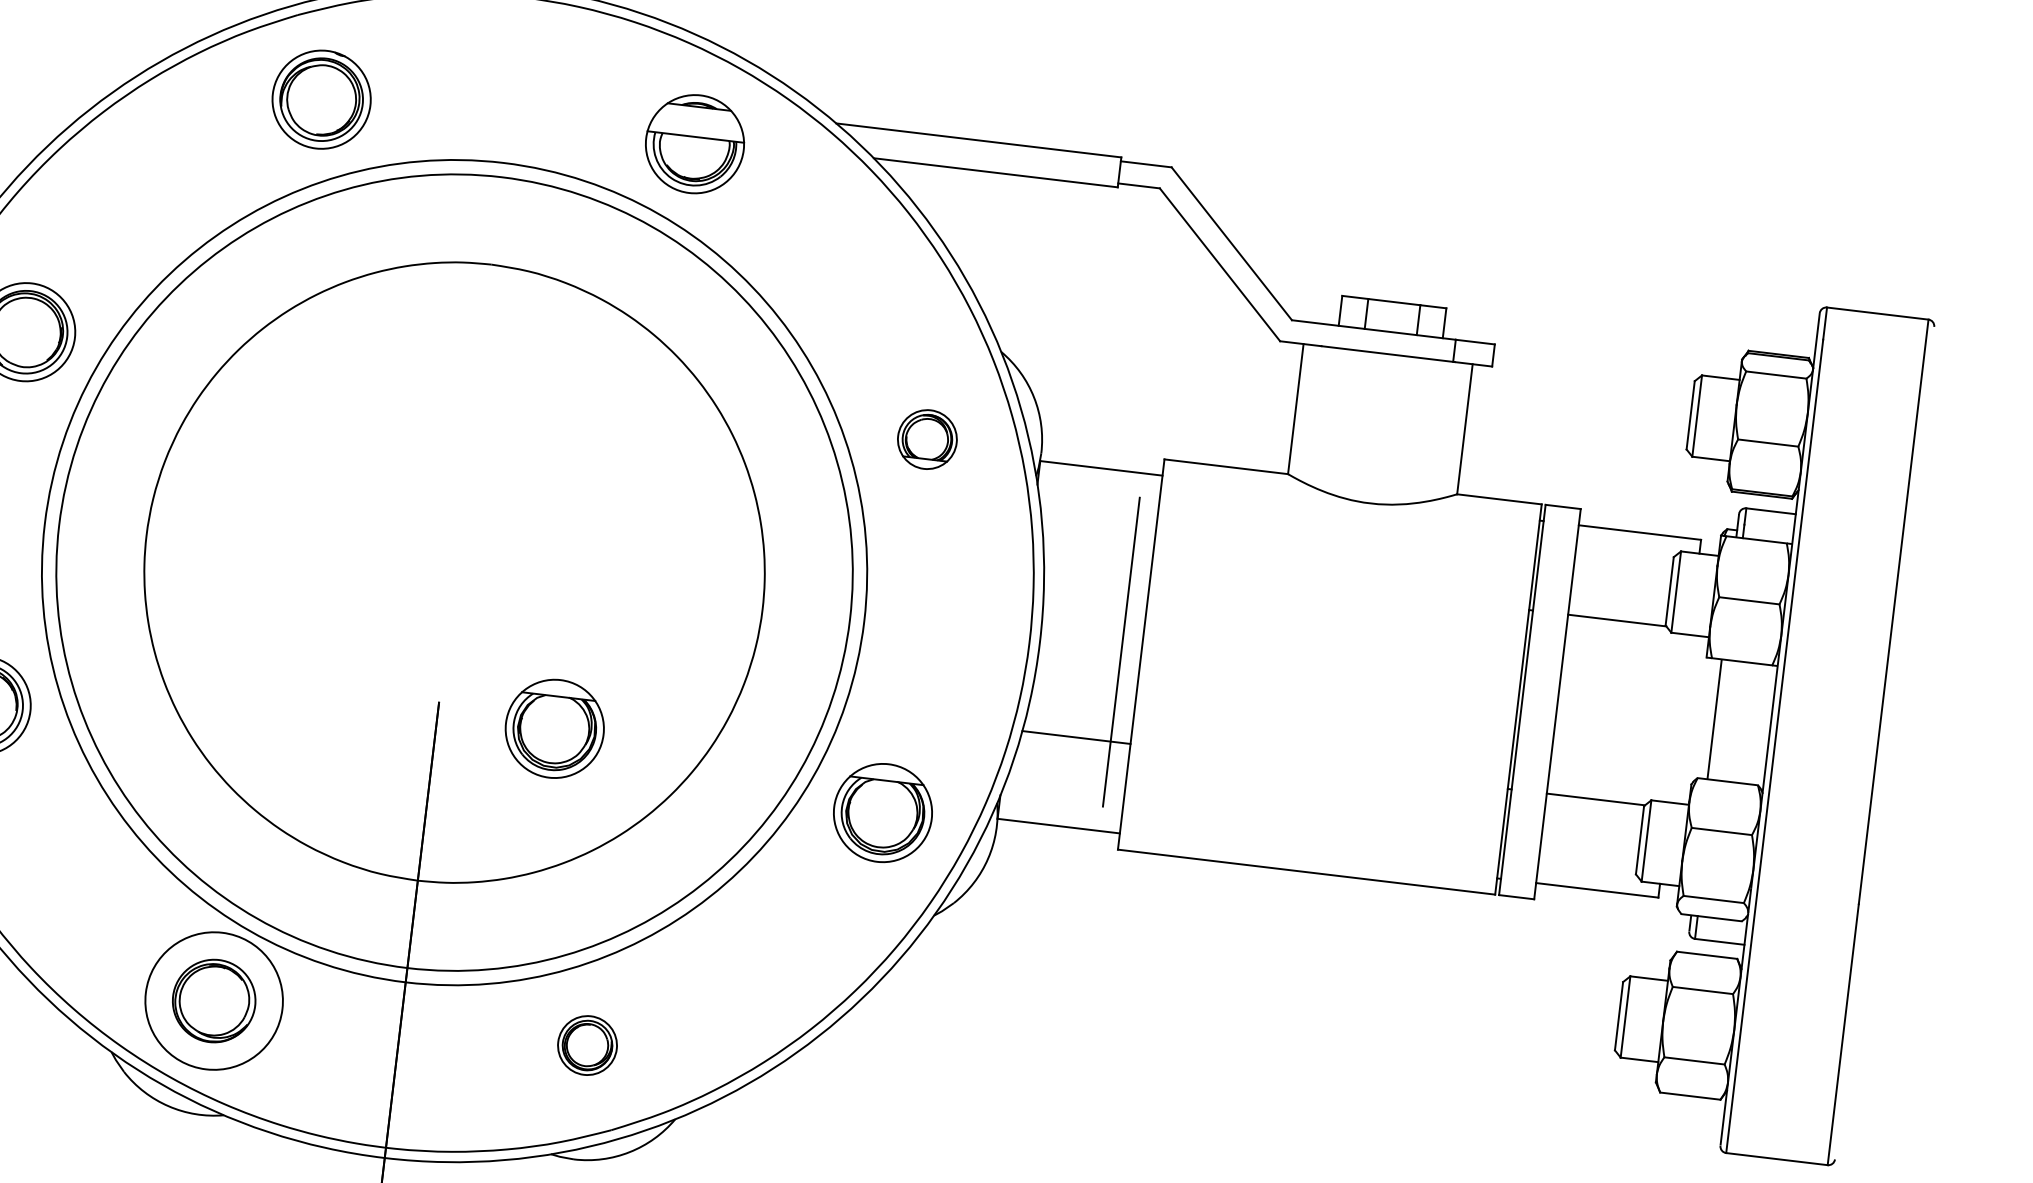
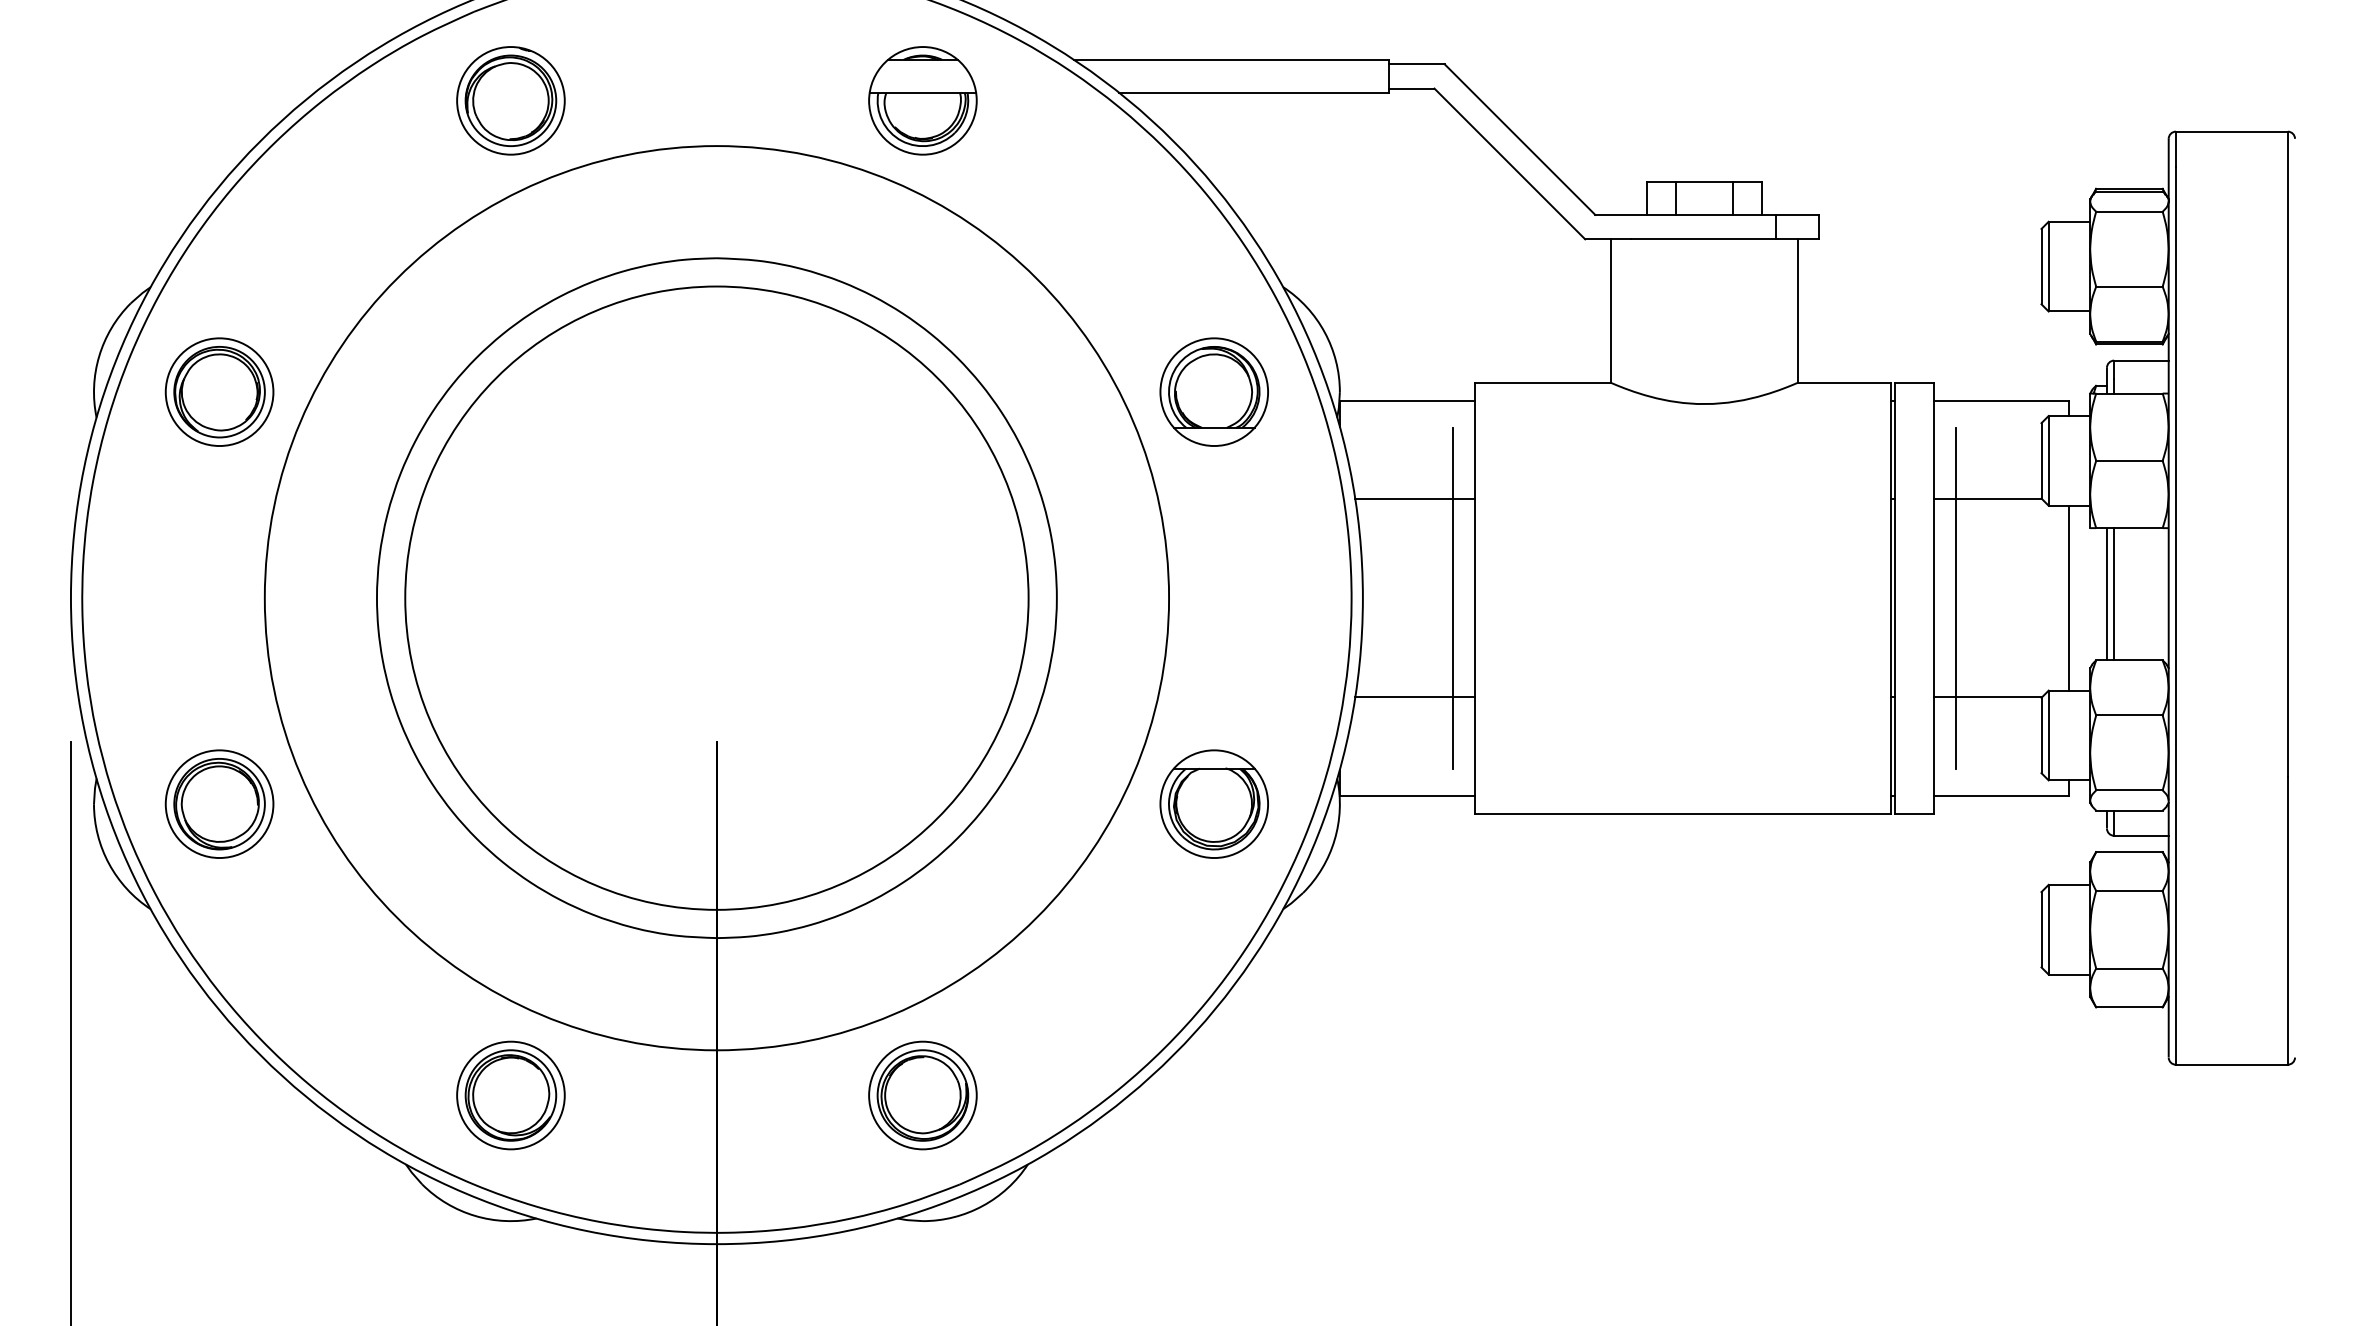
part: (926, 439) -> (1213, 391), size x1.67
line: (1097, 558) -> (1414, 499), added
circle: (454, 571) -> (716, 597), size x0.71
line: (1577, 705) -> (1955, 597), added
line: (1679, 718) -> (2068, 597), added
line: (1721, 720) -> (2114, 594), added
part: (554, 728) -> (845, 754), removed
circle: (213, 1000) -> (510, 1095), size x0.71
part: (587, 1045) -> (922, 1095), size x1.67

